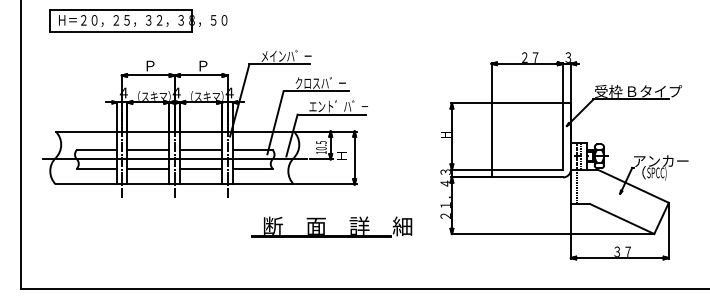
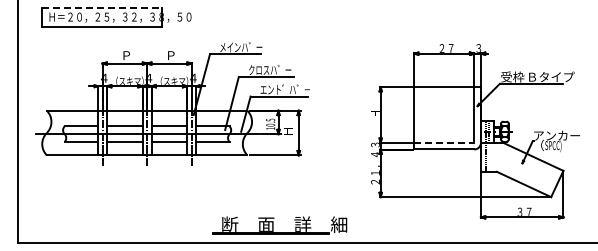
line: (120, 10) -> (101, 8), solid -> dashed
line: (527, 169) -> (444, 142), solid -> dashed
part: (331, 227) -> (279, 225), moved

